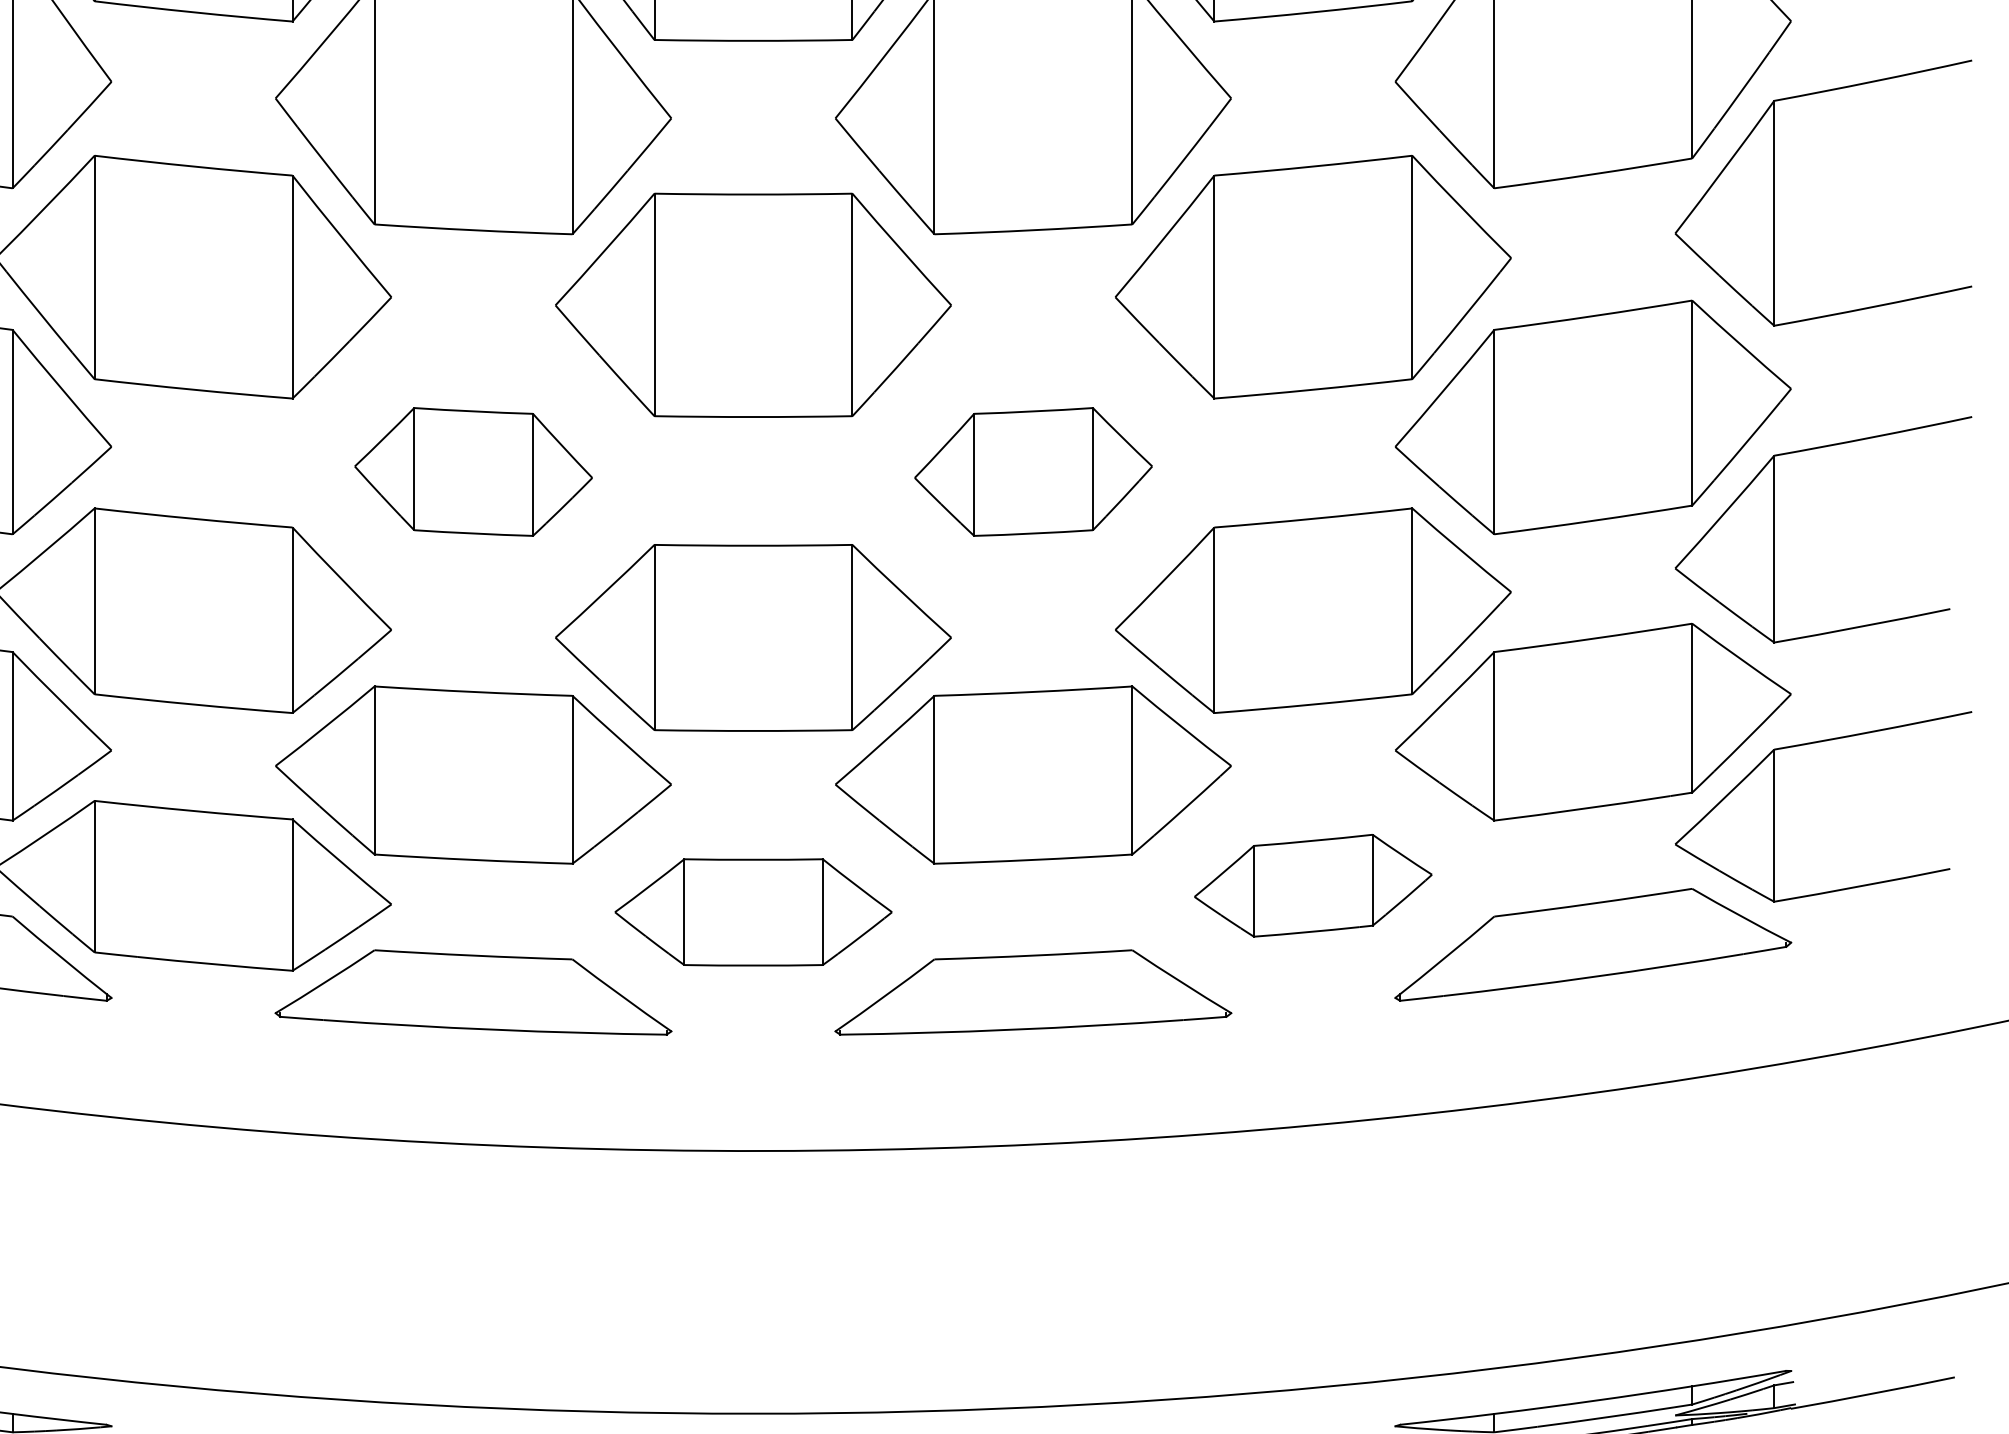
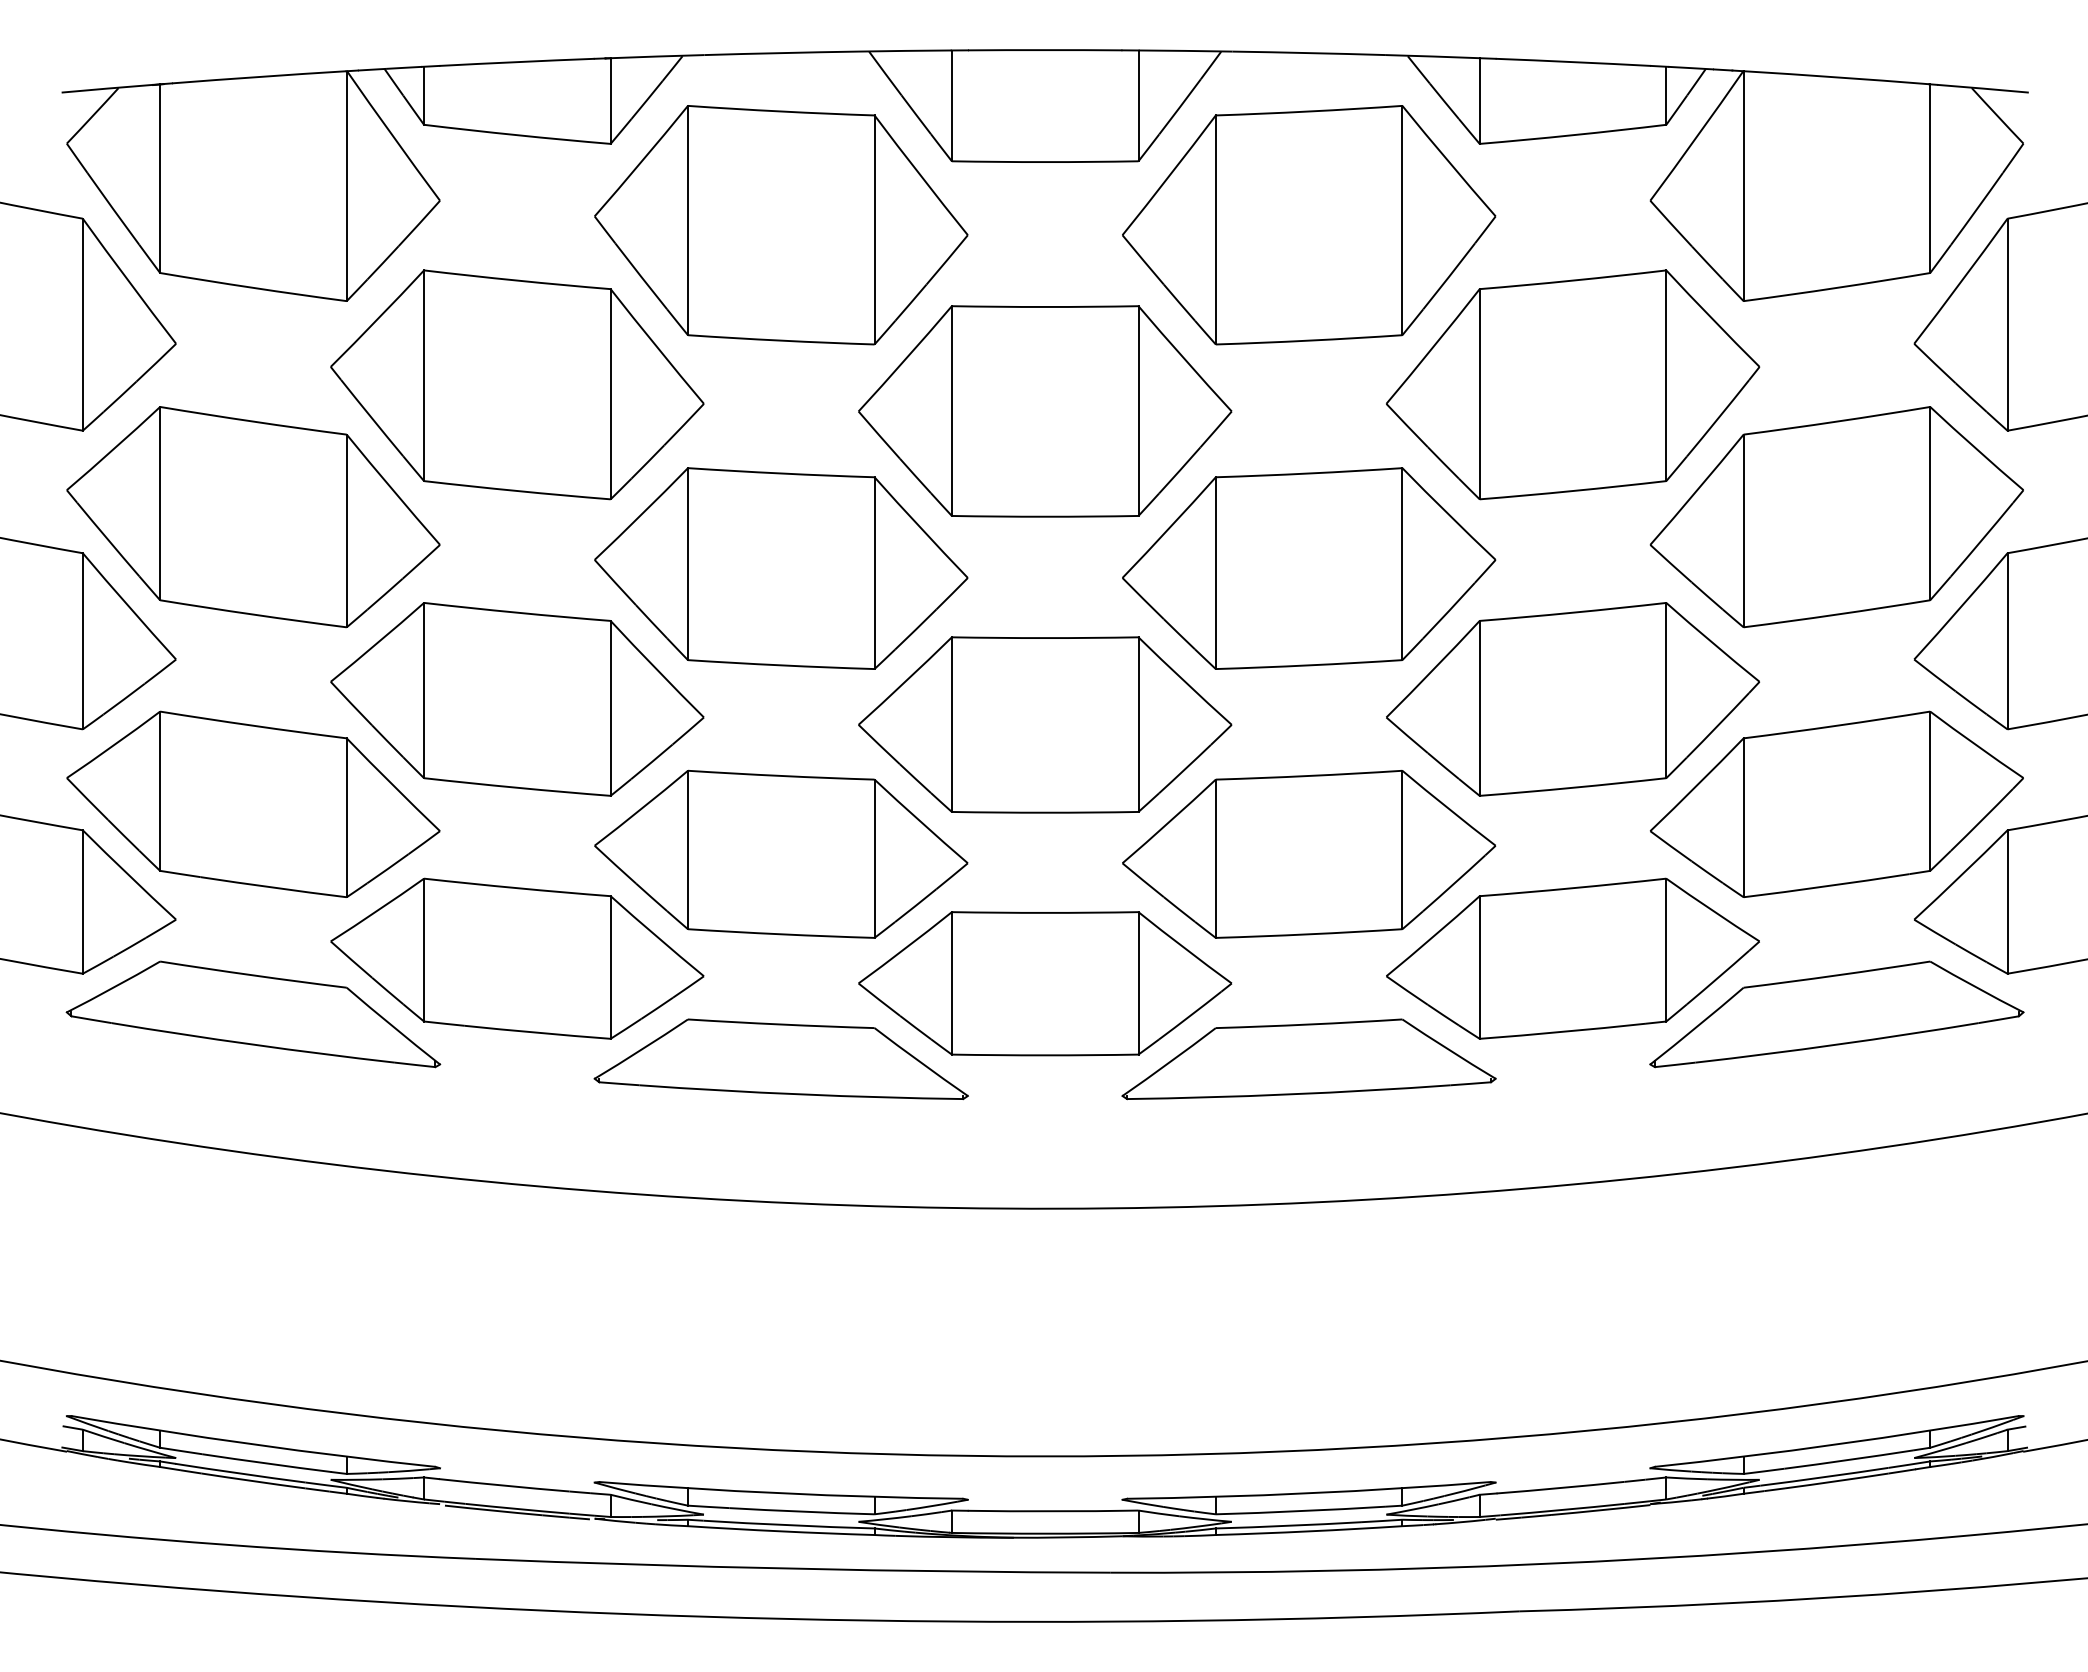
part: (473, 471) -> (781, 568), size x1.67
part: (1033, 471) -> (1309, 568), size x1.67
part: (1312, 885) -> (1572, 958), size x1.67
part: (753, 912) -> (1045, 983), size x1.43

